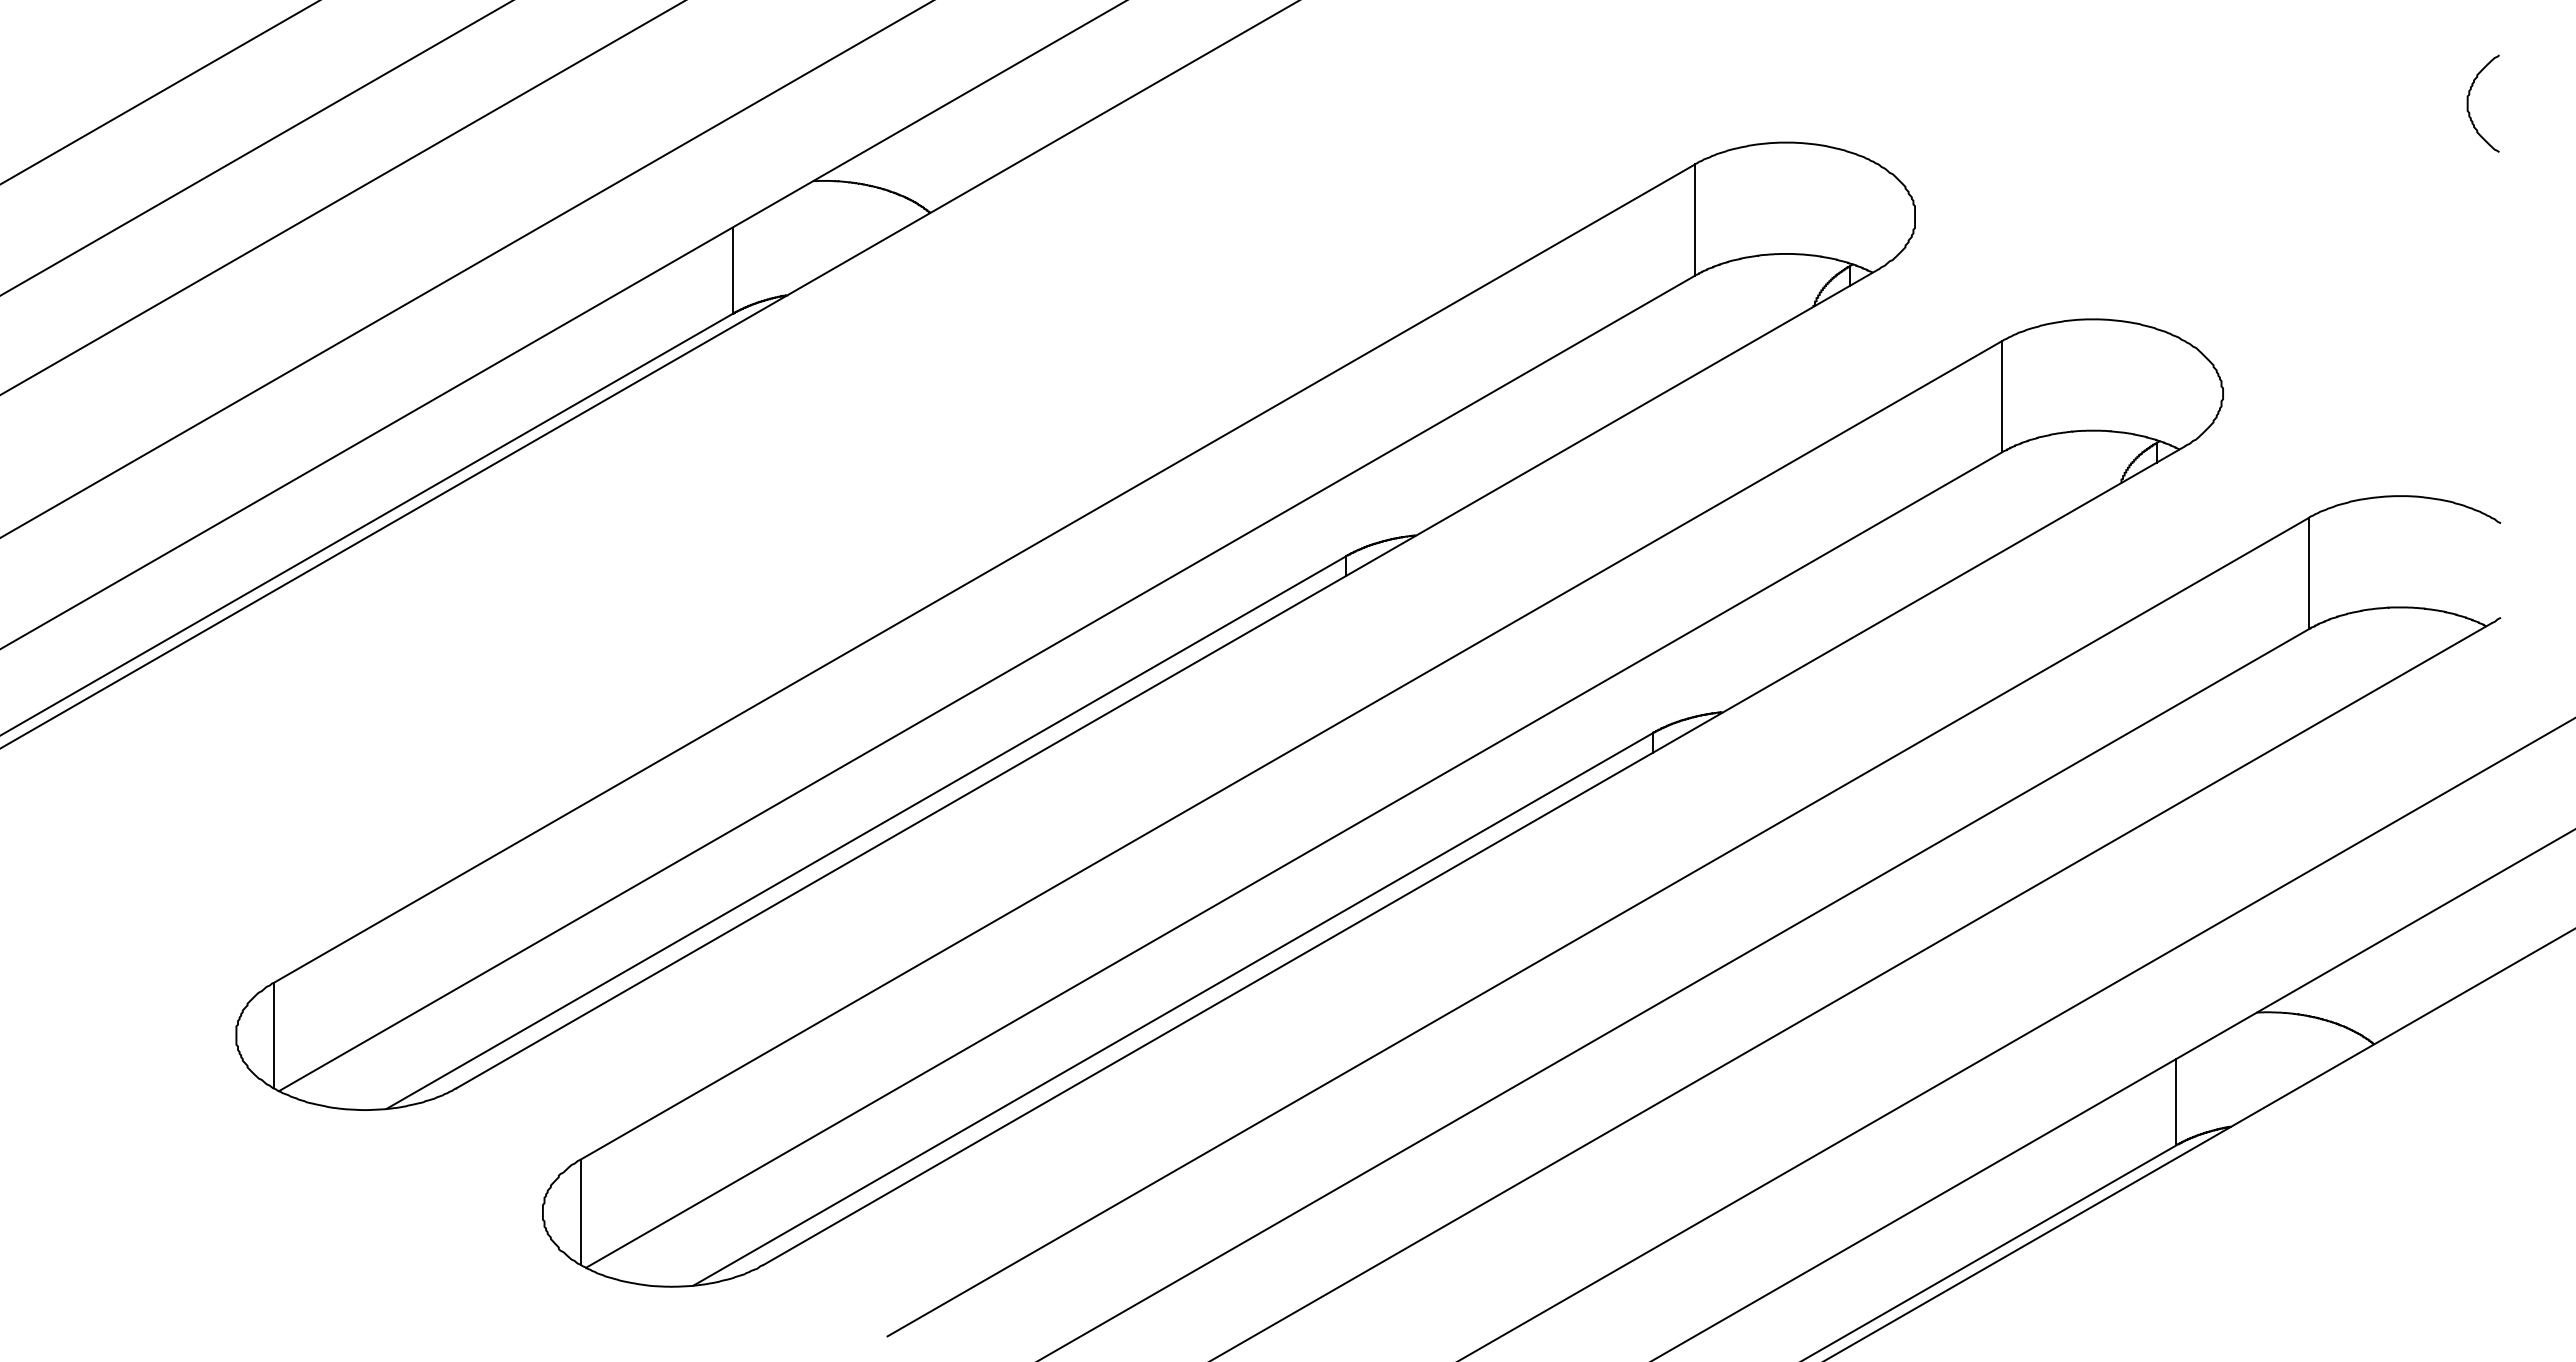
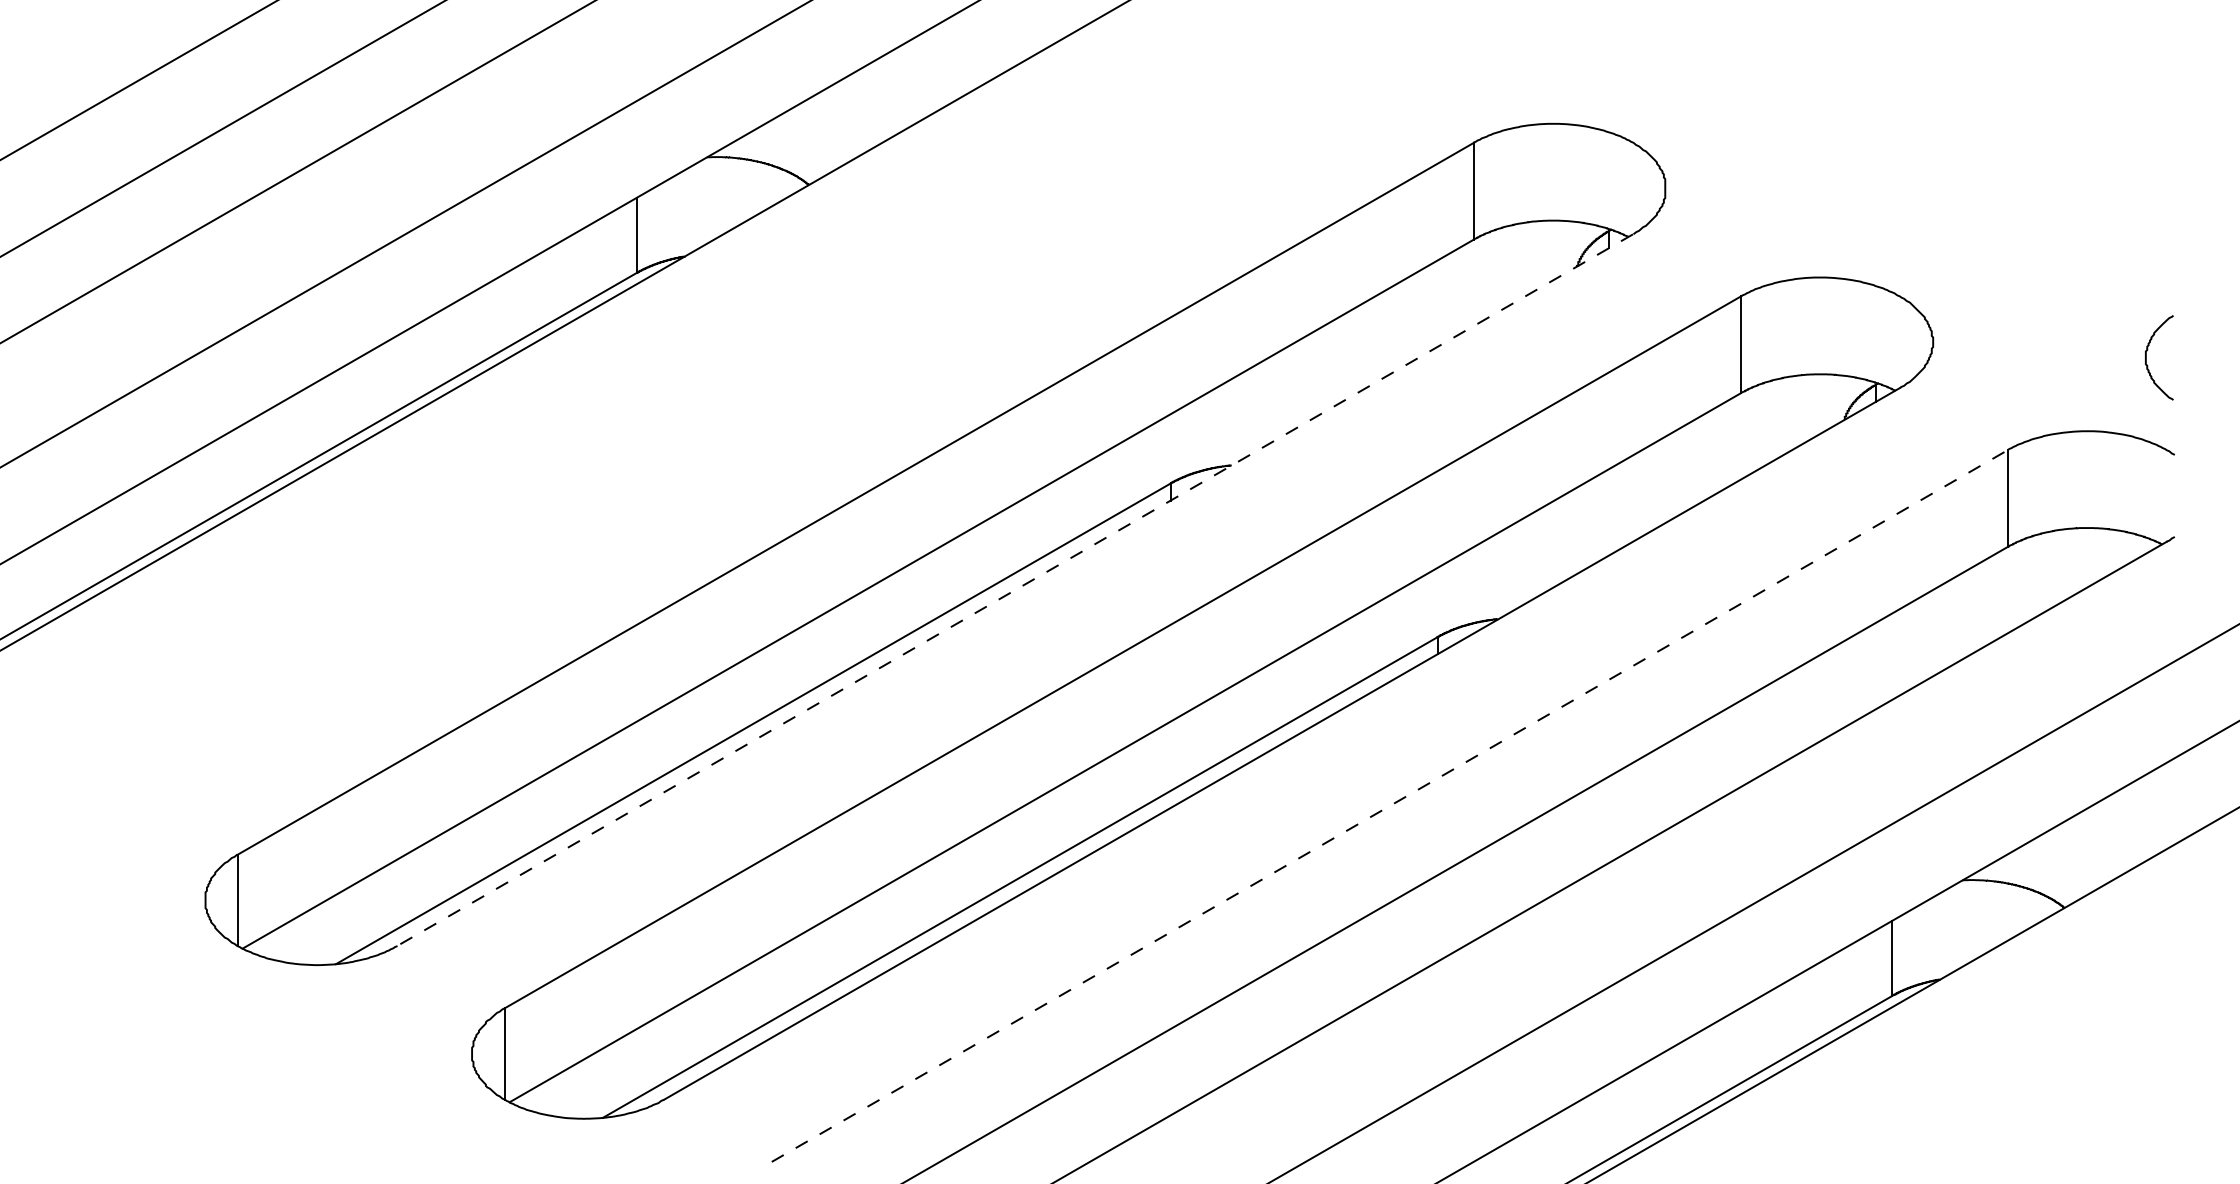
curve: (2468, 103) -> (2146, 357), moved
line: (1166, 679) -> (1014, 590), solid -> dashed
line: (1598, 926) -> (1390, 805), solid -> dashed

